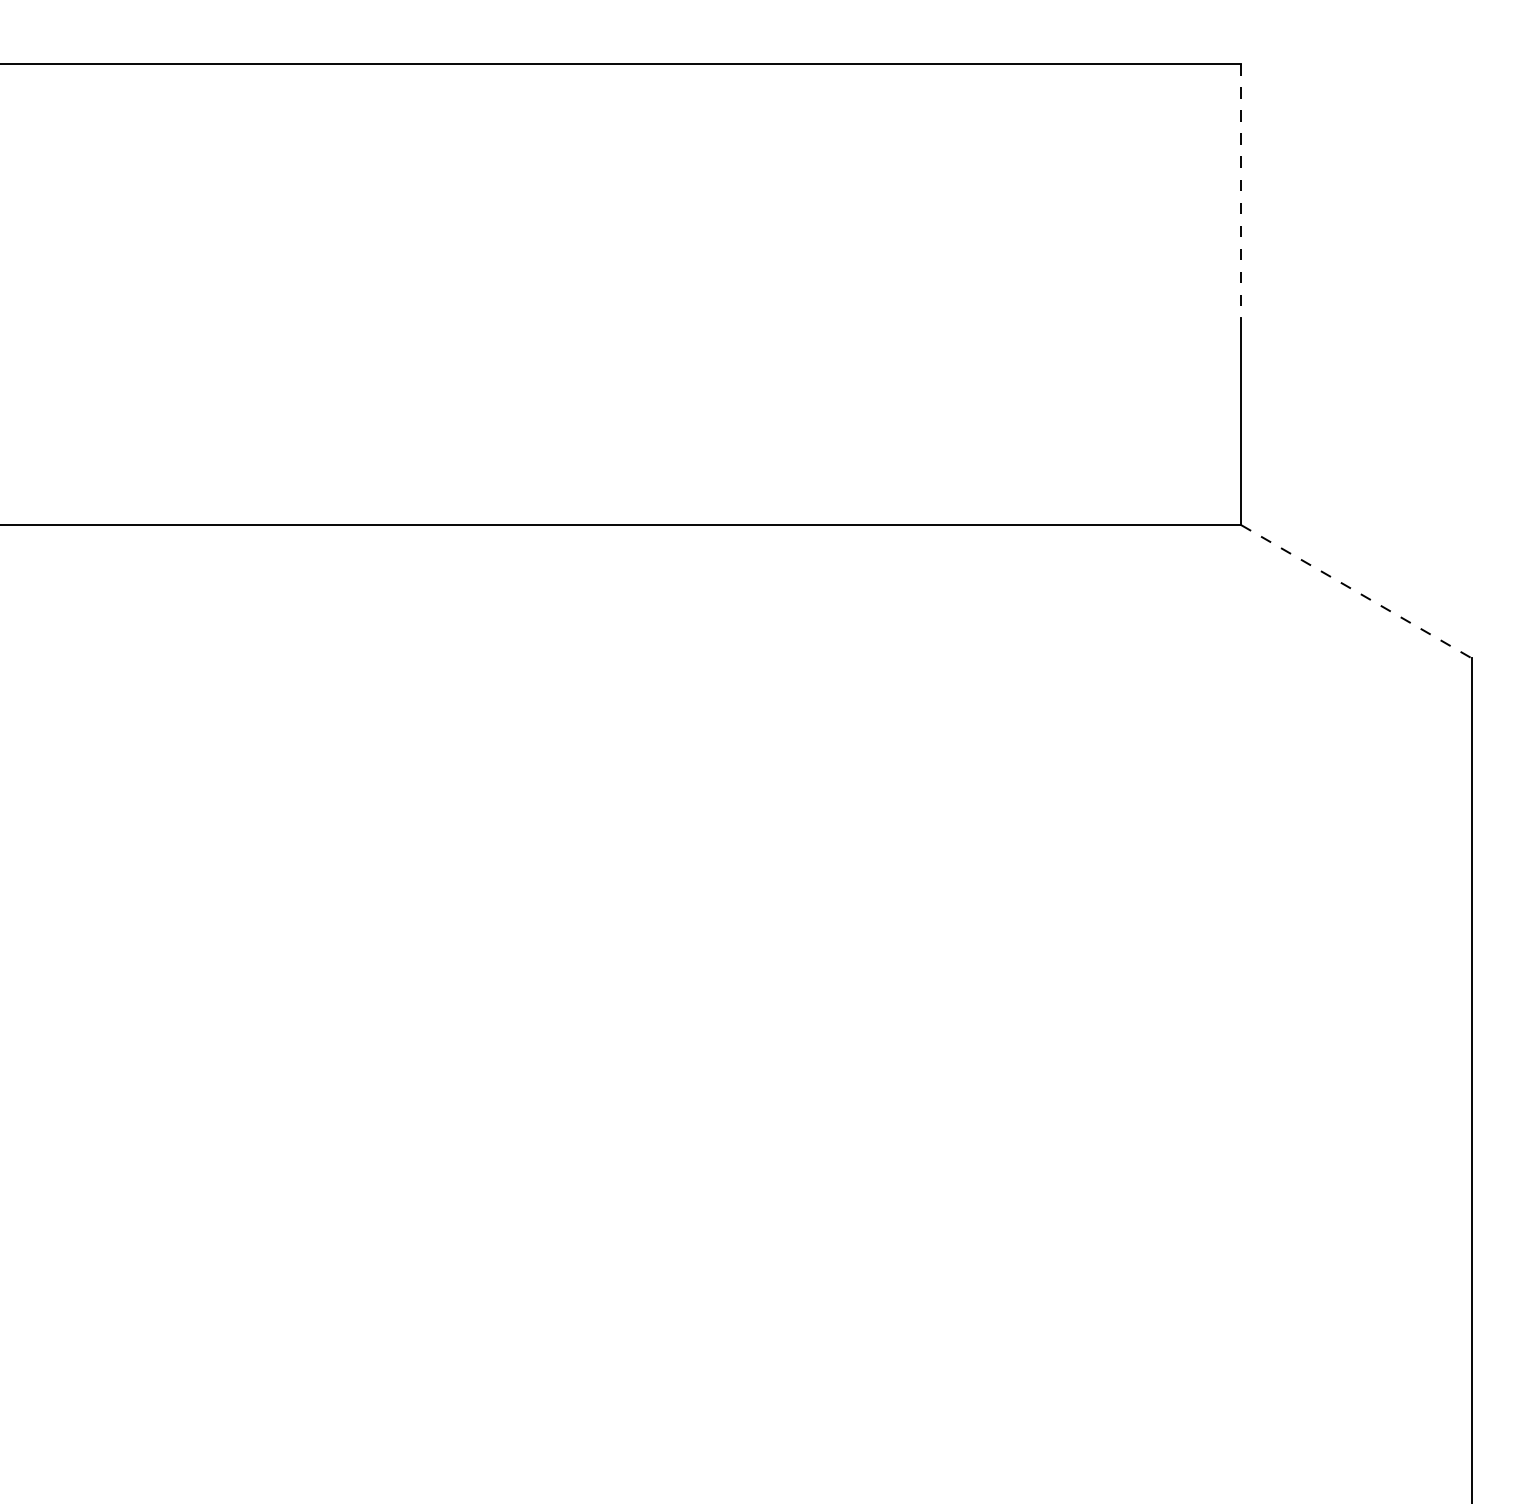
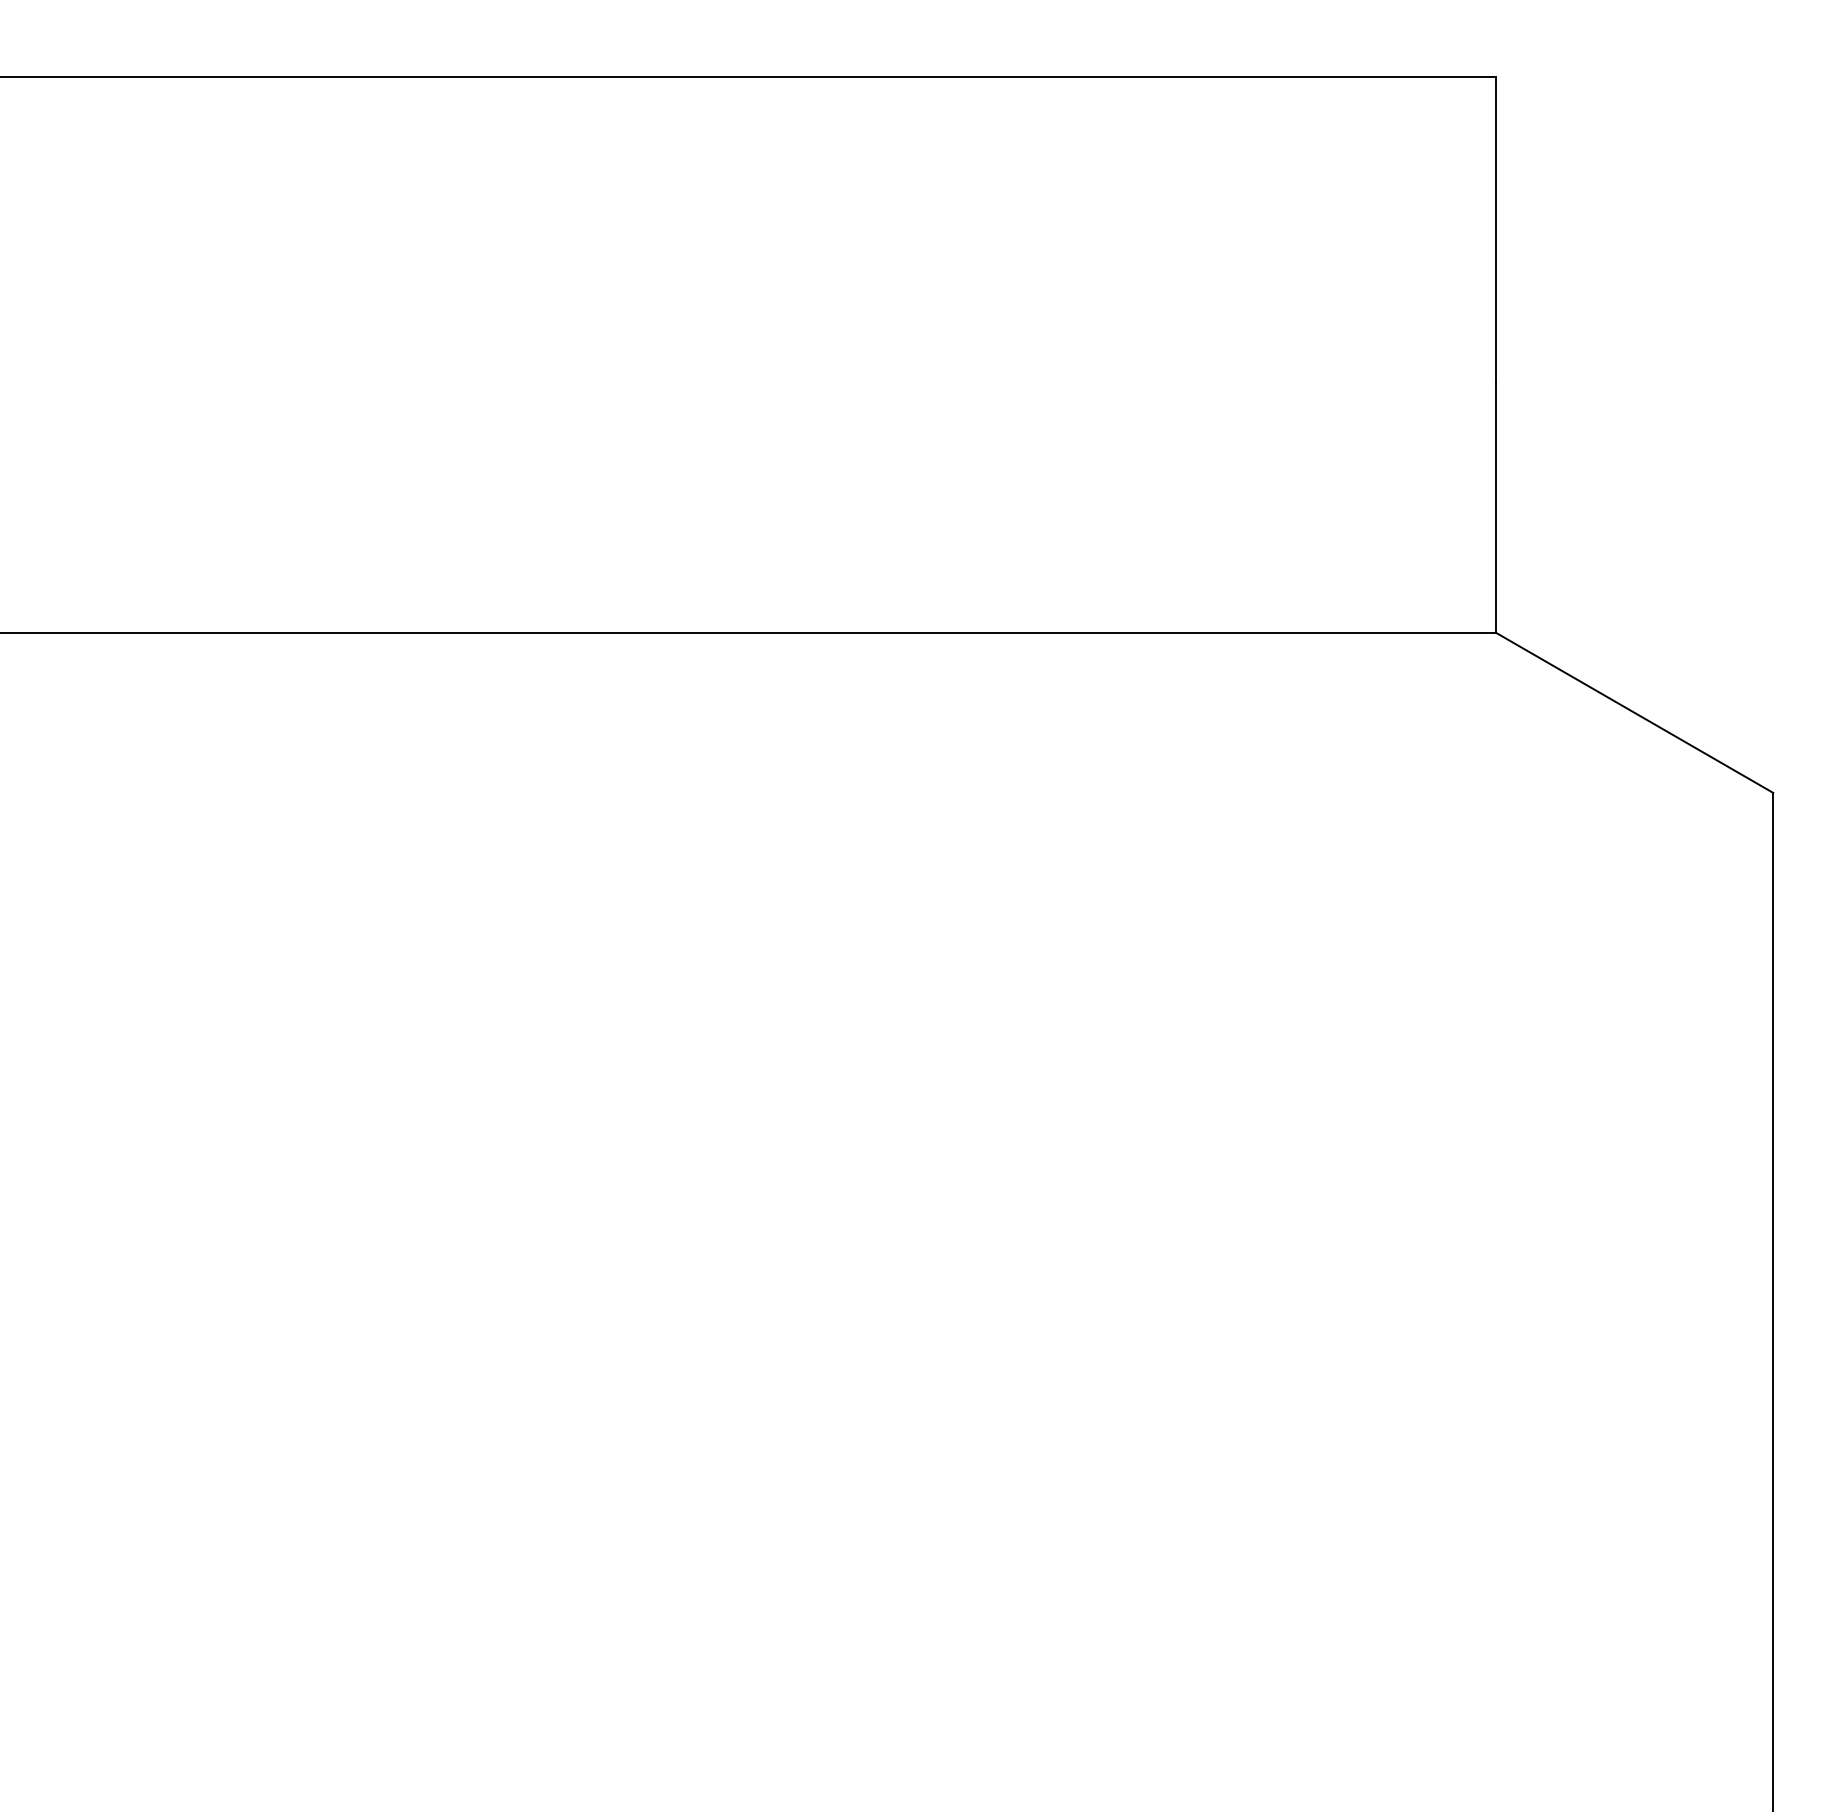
line: (1241, 190) -> (1495, 229), dashed -> solid
line: (1356, 591) -> (1634, 712), dashed -> solid

